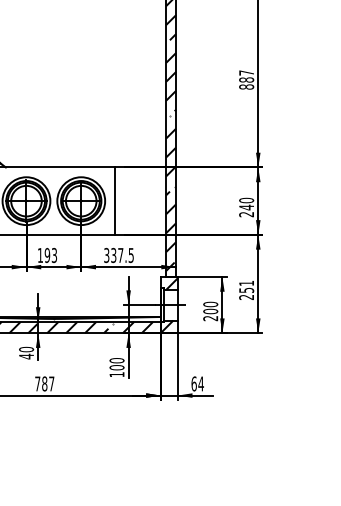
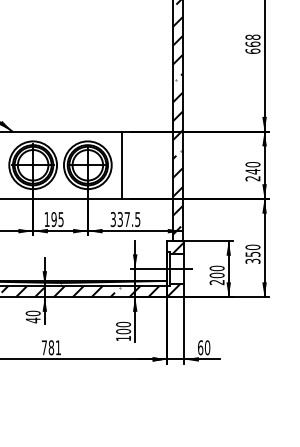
text: (246, 79) -> (252, 43), 887 -> 668
text: (54, 254) -> (61, 218), 193 -> 195
text: (246, 289) -> (252, 253), 251 -> 350
text: (51, 383) -> (58, 347), 787 -> 781
text: (200, 383) -> (206, 347), 64 -> 60

